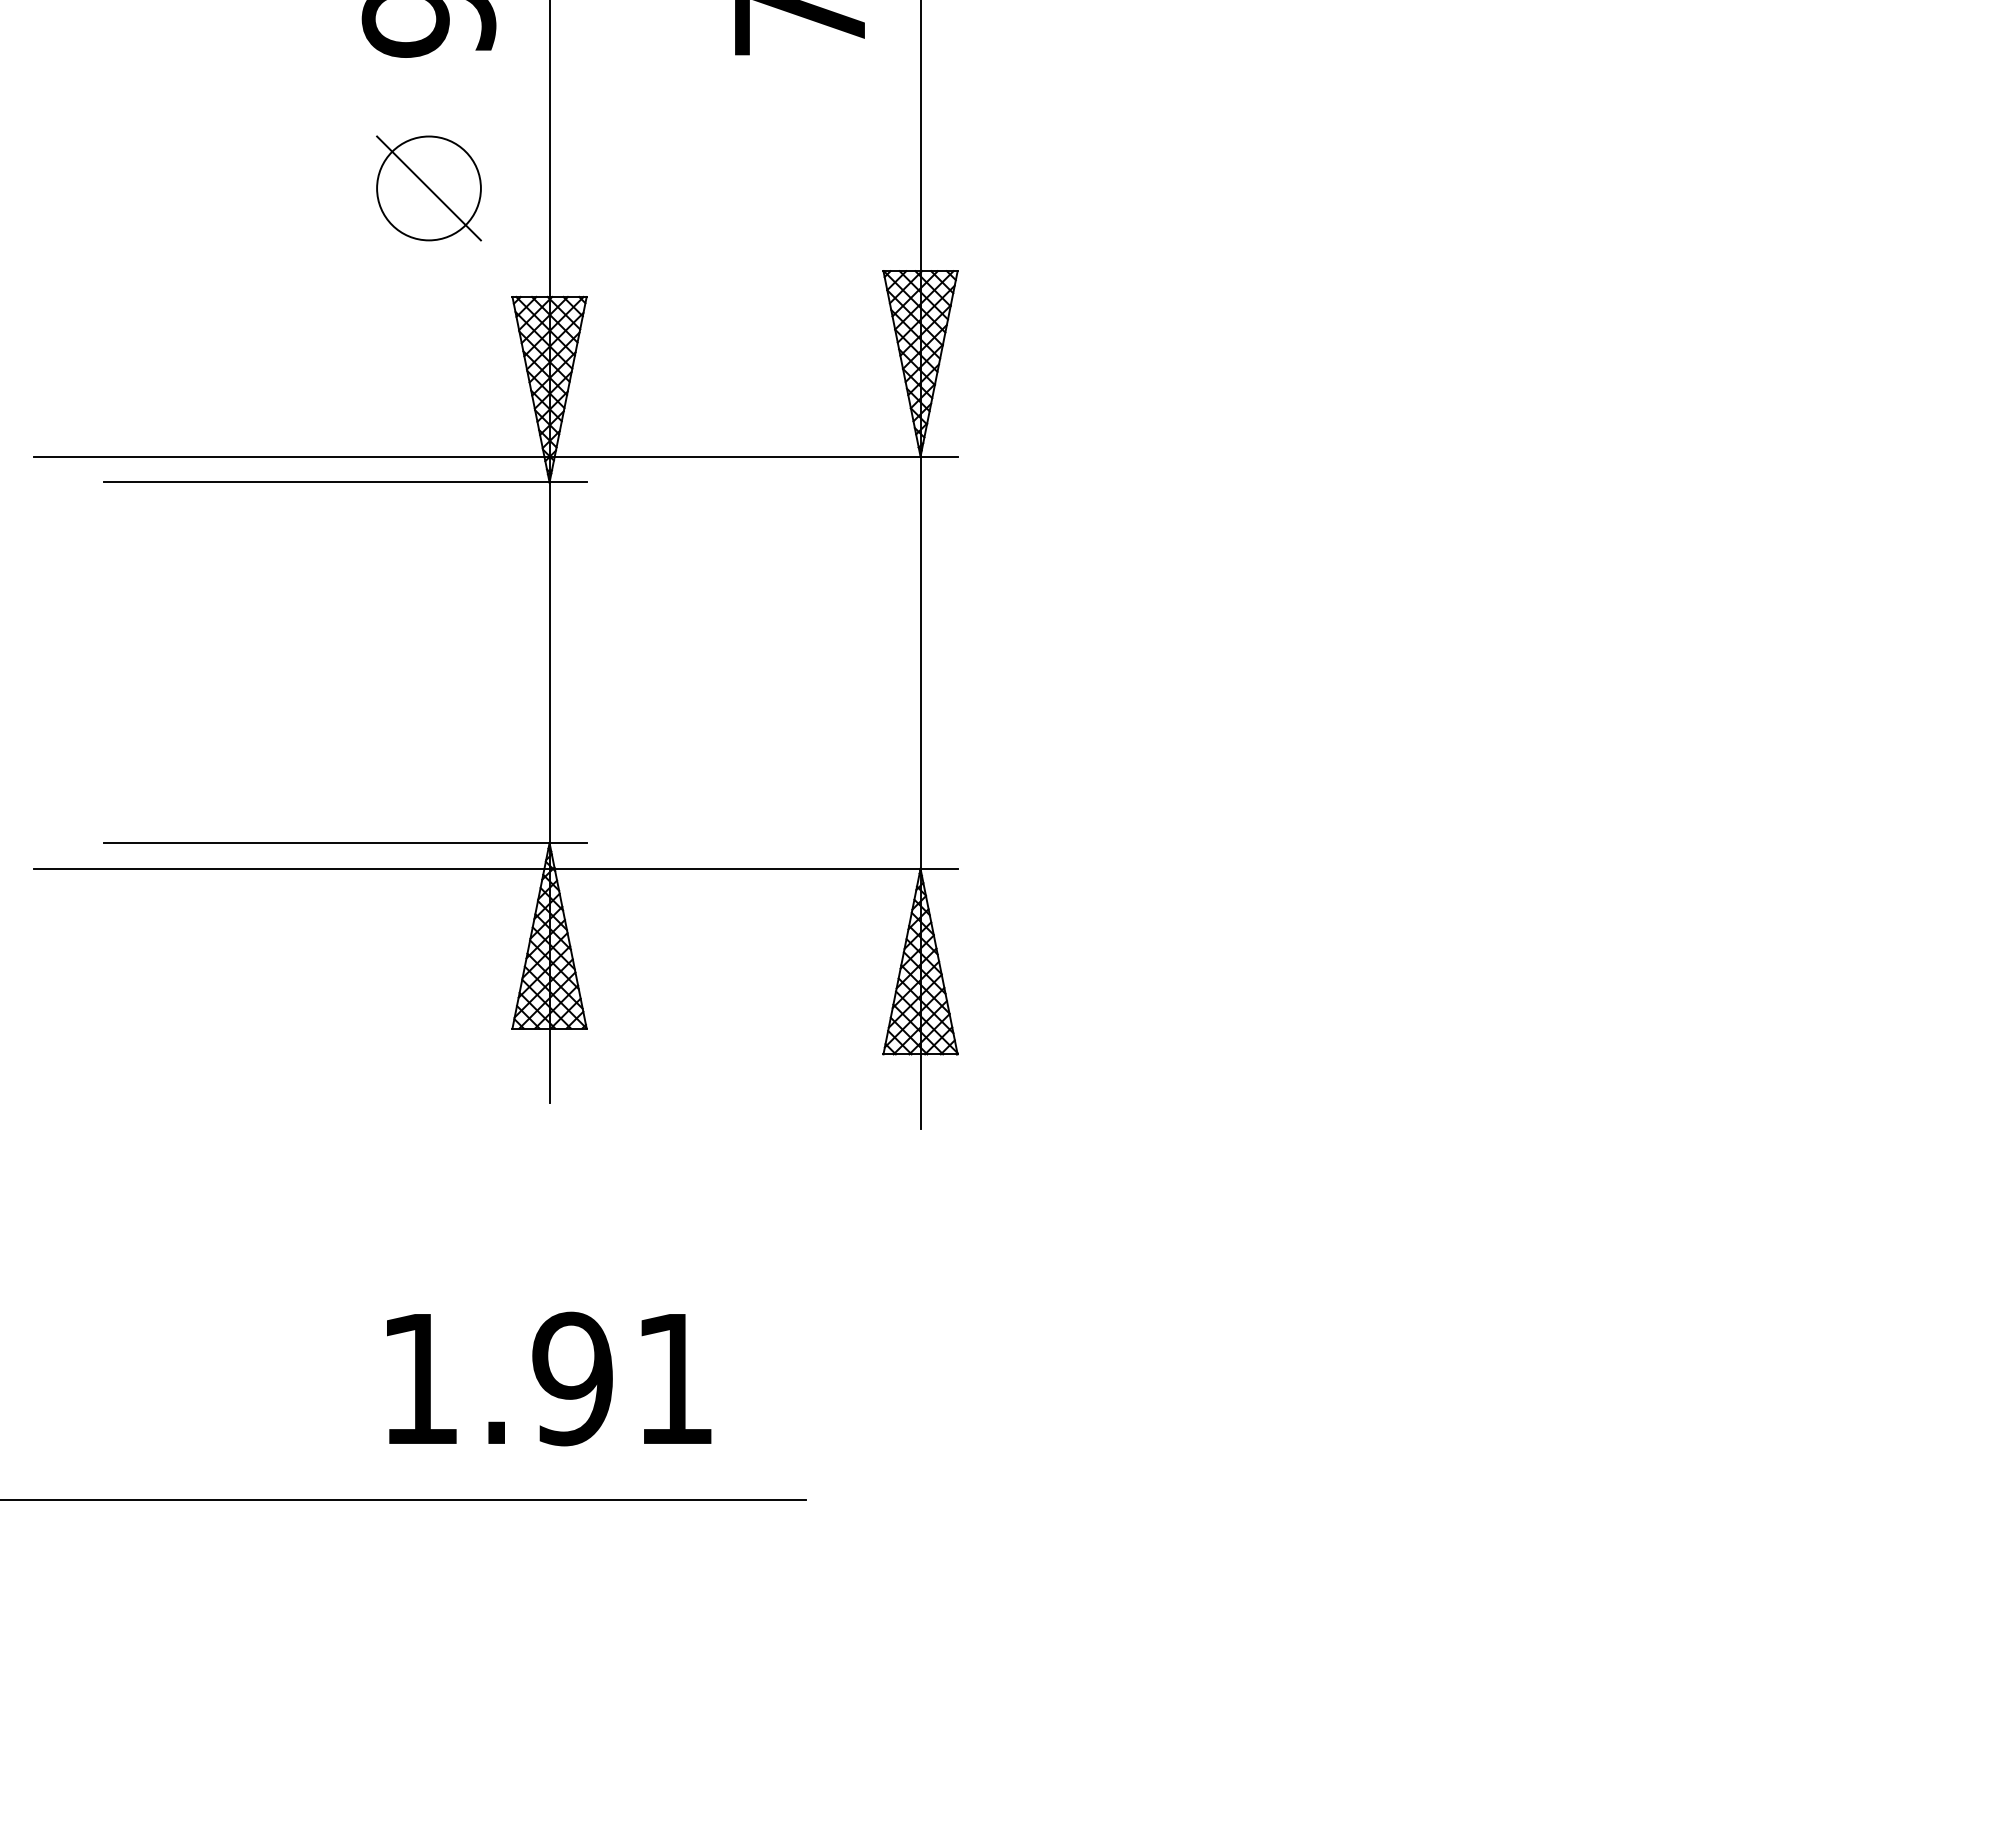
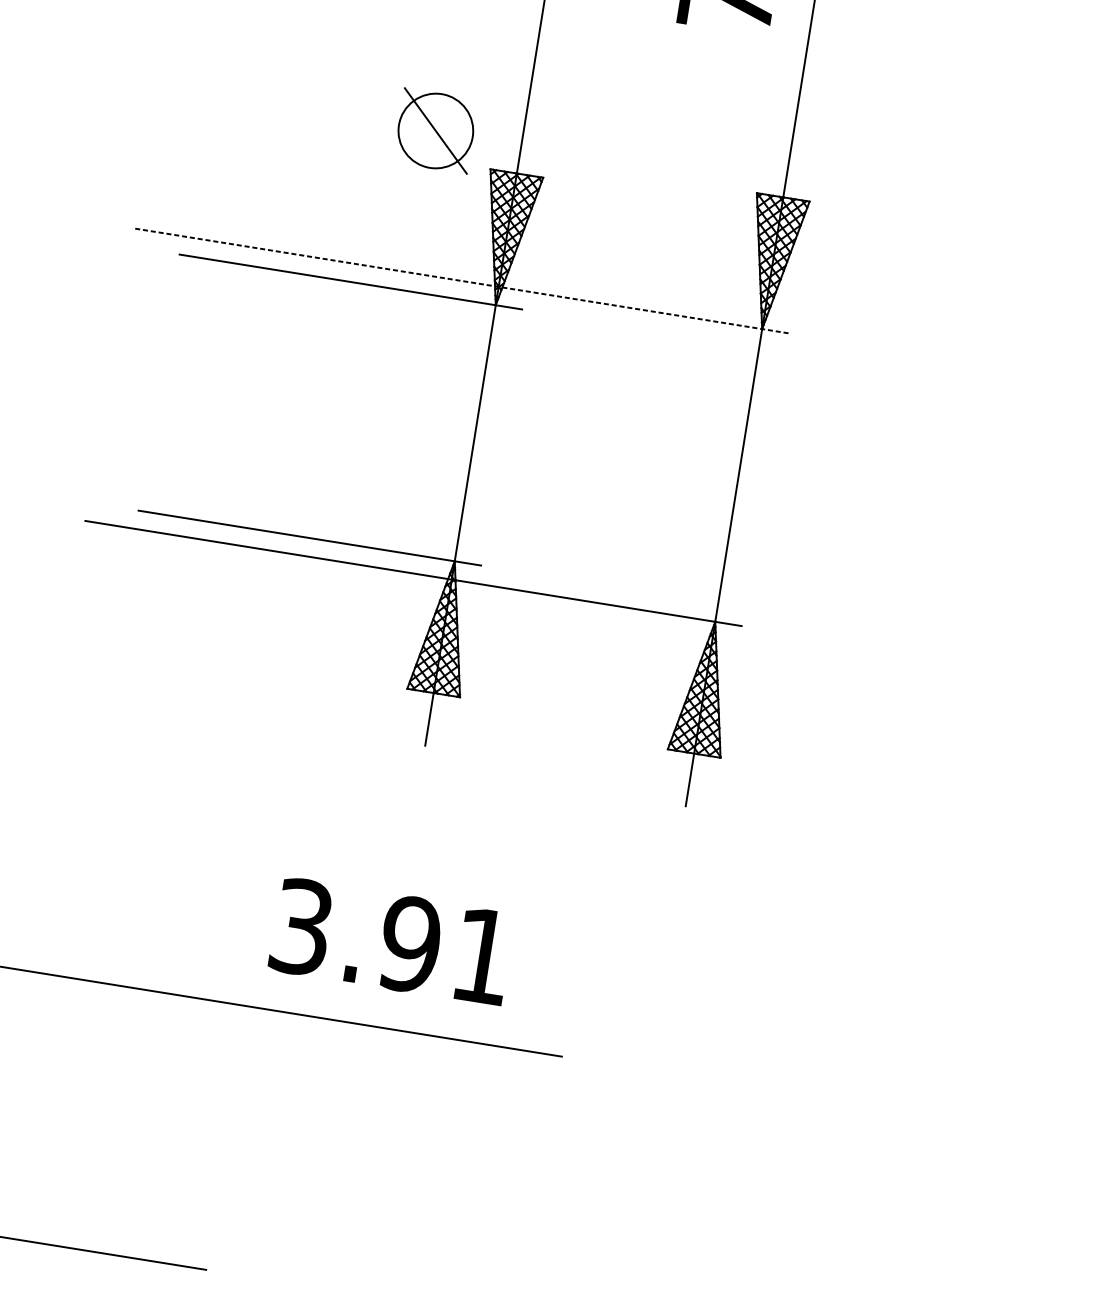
part: (428, 188) -> (435, 130), moved
line: (495, 456) -> (460, 280), solid -> dashed
text: (419, 1378) -> (301, 926), 1.91 -> 3.91

